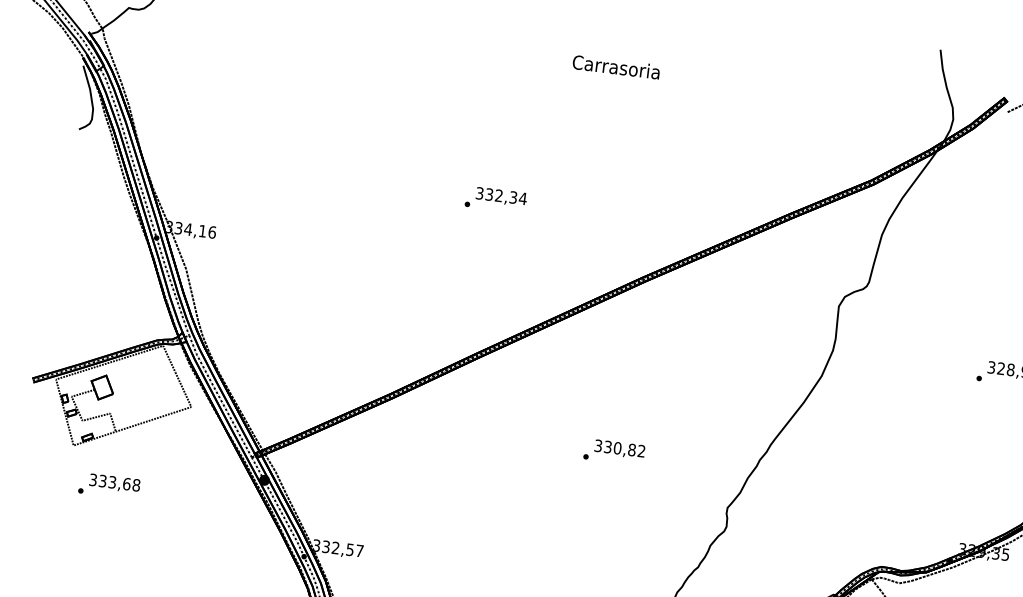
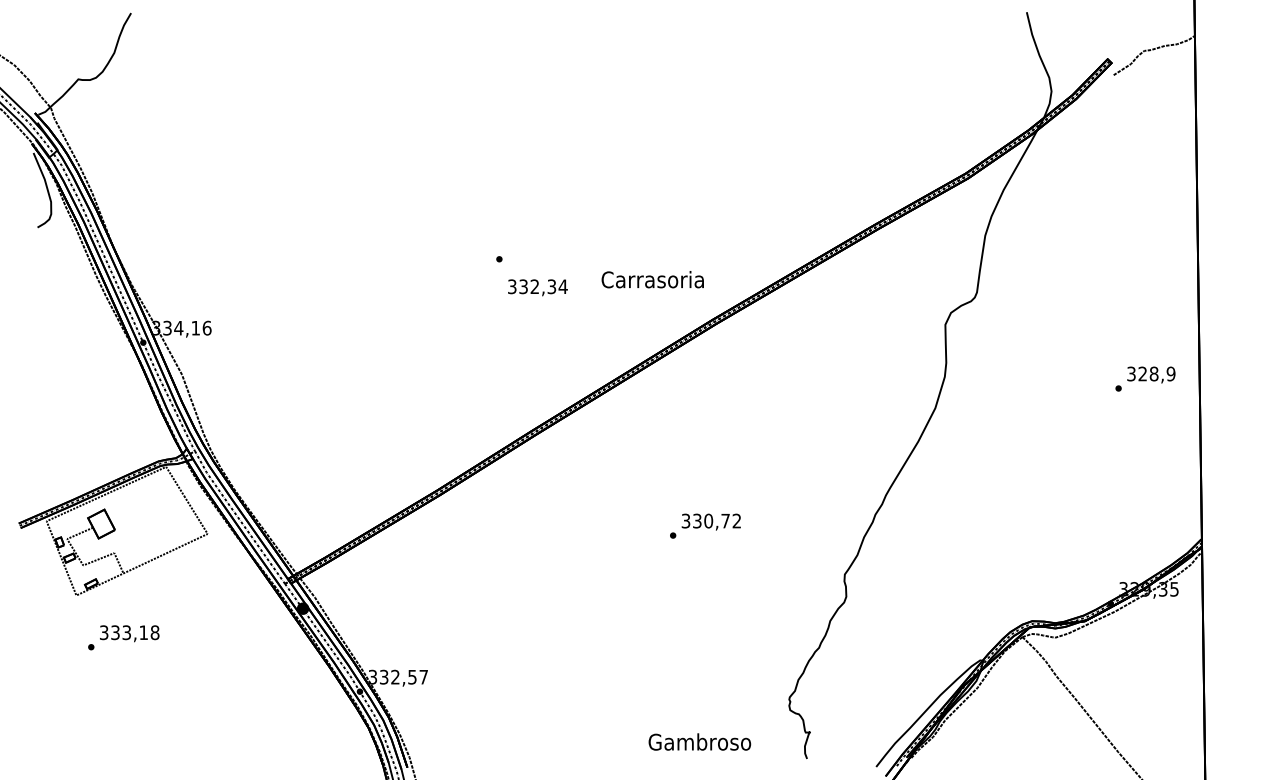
text: (616, 67) -> (652, 279), moved
text: (501, 196) -> (537, 287), moved
text: (632, 449) -> (725, 520), 330,82 -> 330,72
text: (126, 483) -> (143, 632), 333,68 -> 333,18

